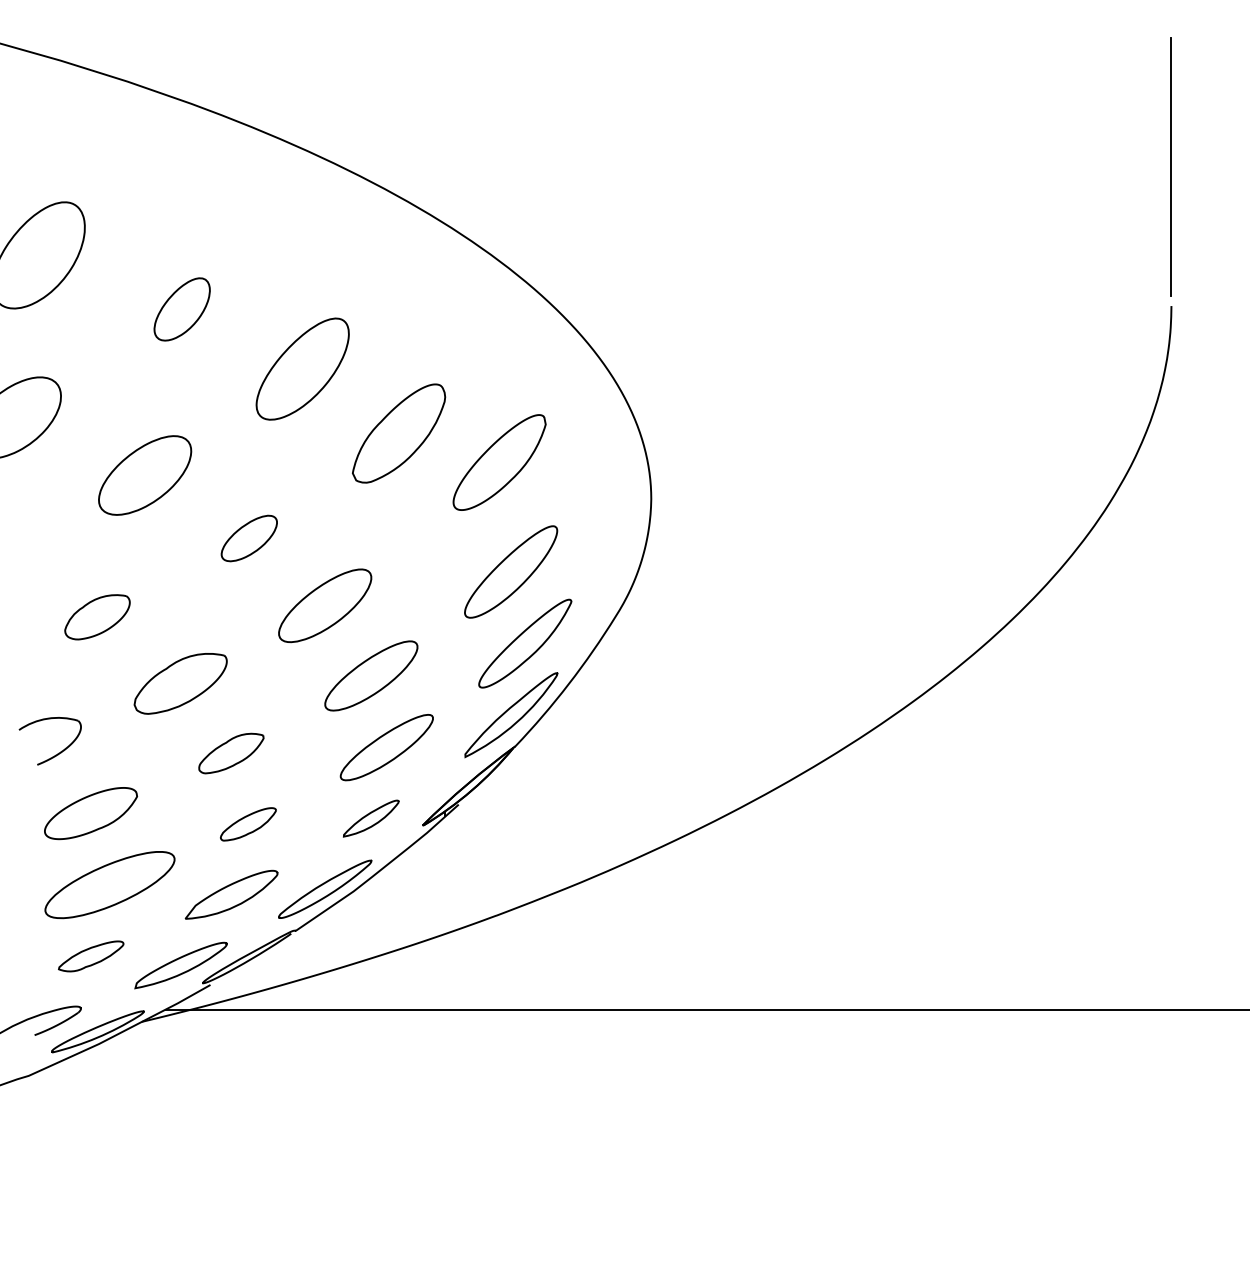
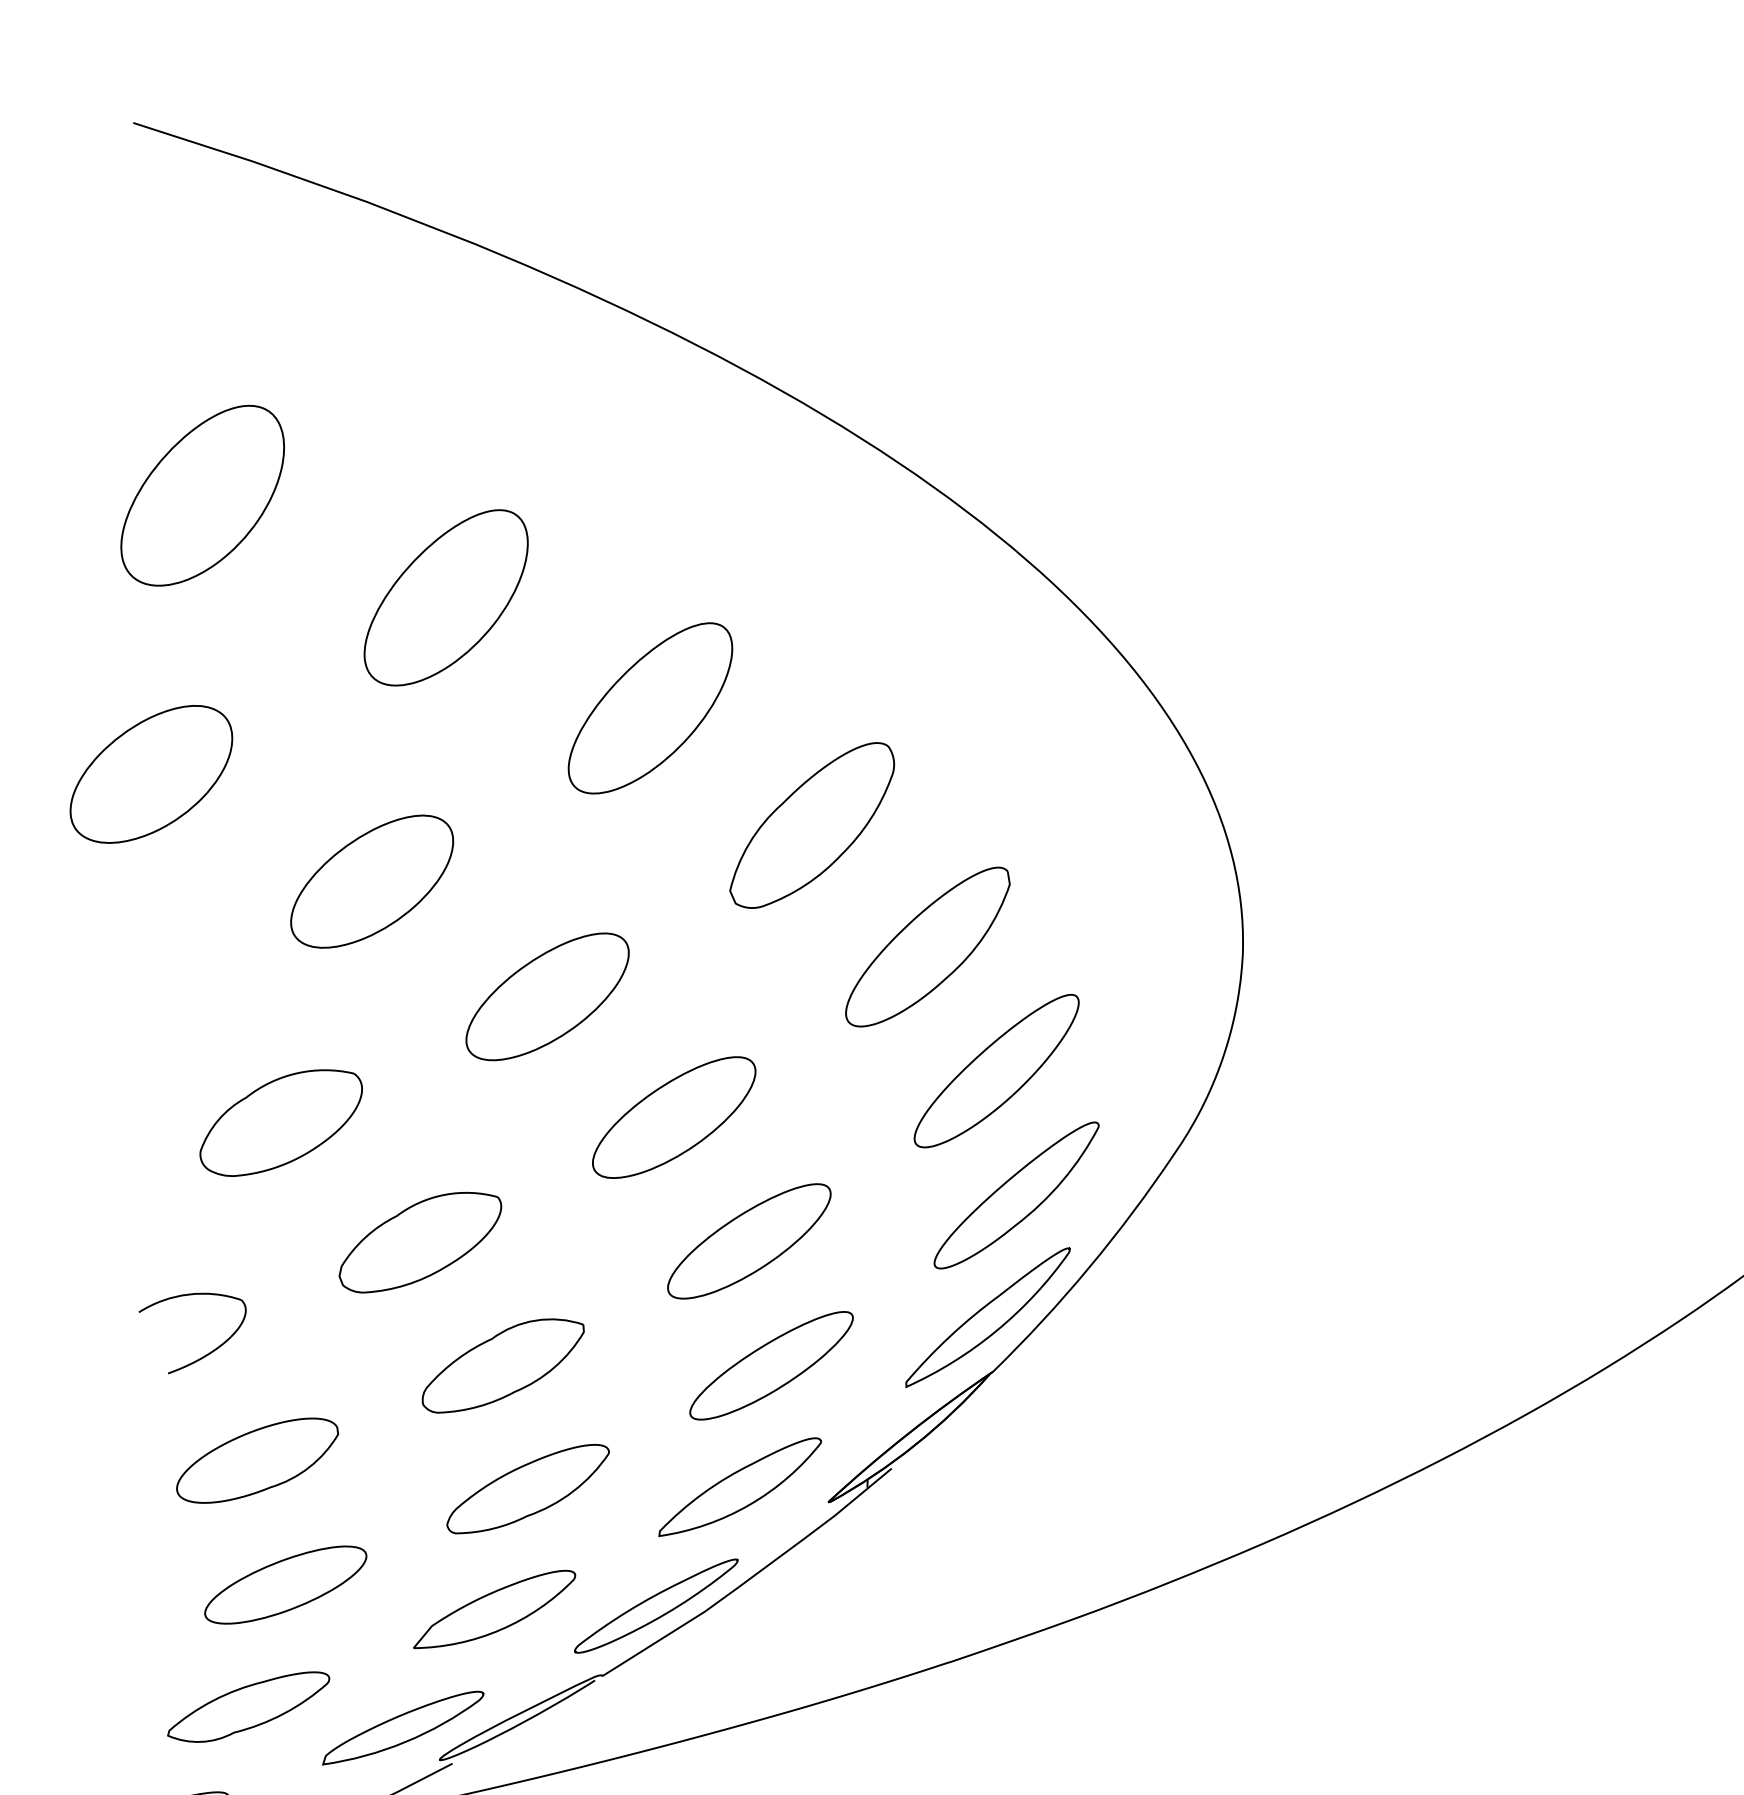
part: (182, 309) -> (447, 597), size x1.67
part: (499, 462) -> (927, 946), moved
part: (249, 538) -> (548, 996), size x1.67
part: (97, 616) -> (281, 1121), size x1.43
part: (231, 753) -> (503, 1366), size x1.43
part: (371, 818) -> (740, 1486), size x1.67
part: (248, 824) -> (528, 1489), size x1.67
part: (109, 884) -> (284, 1584), size x0.71
part: (91, 956) -> (249, 1707), size x1.43

